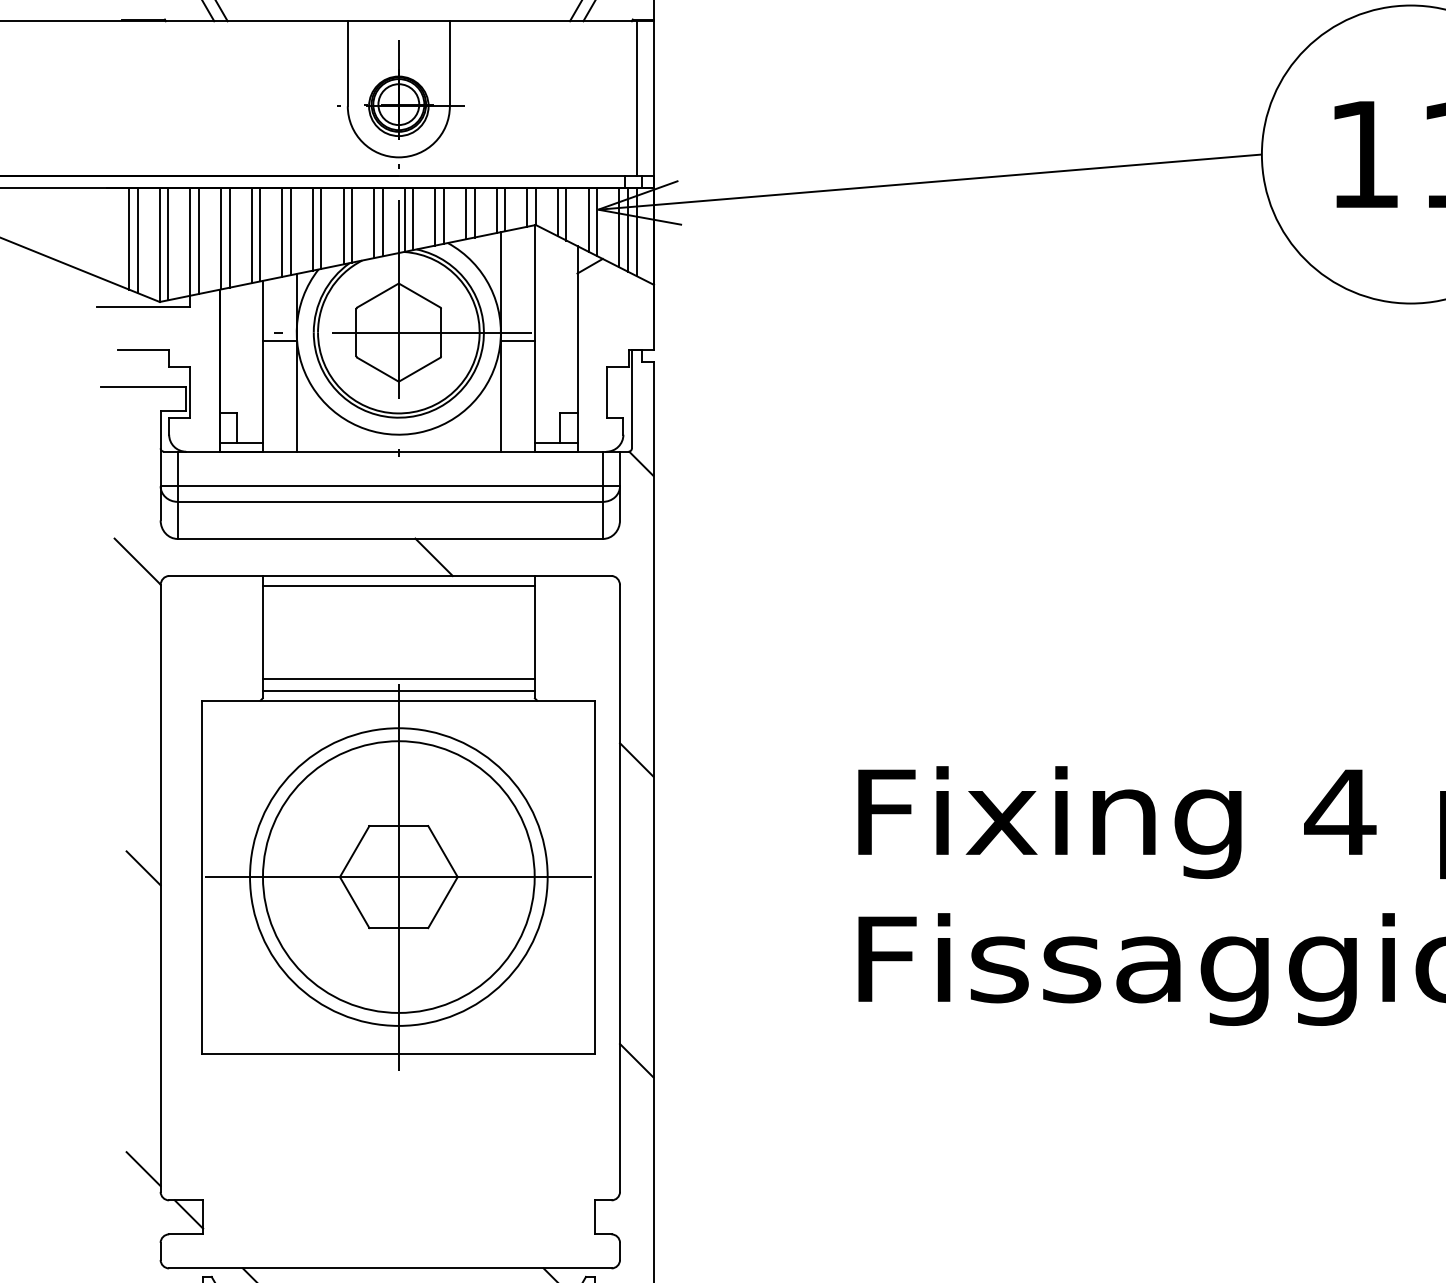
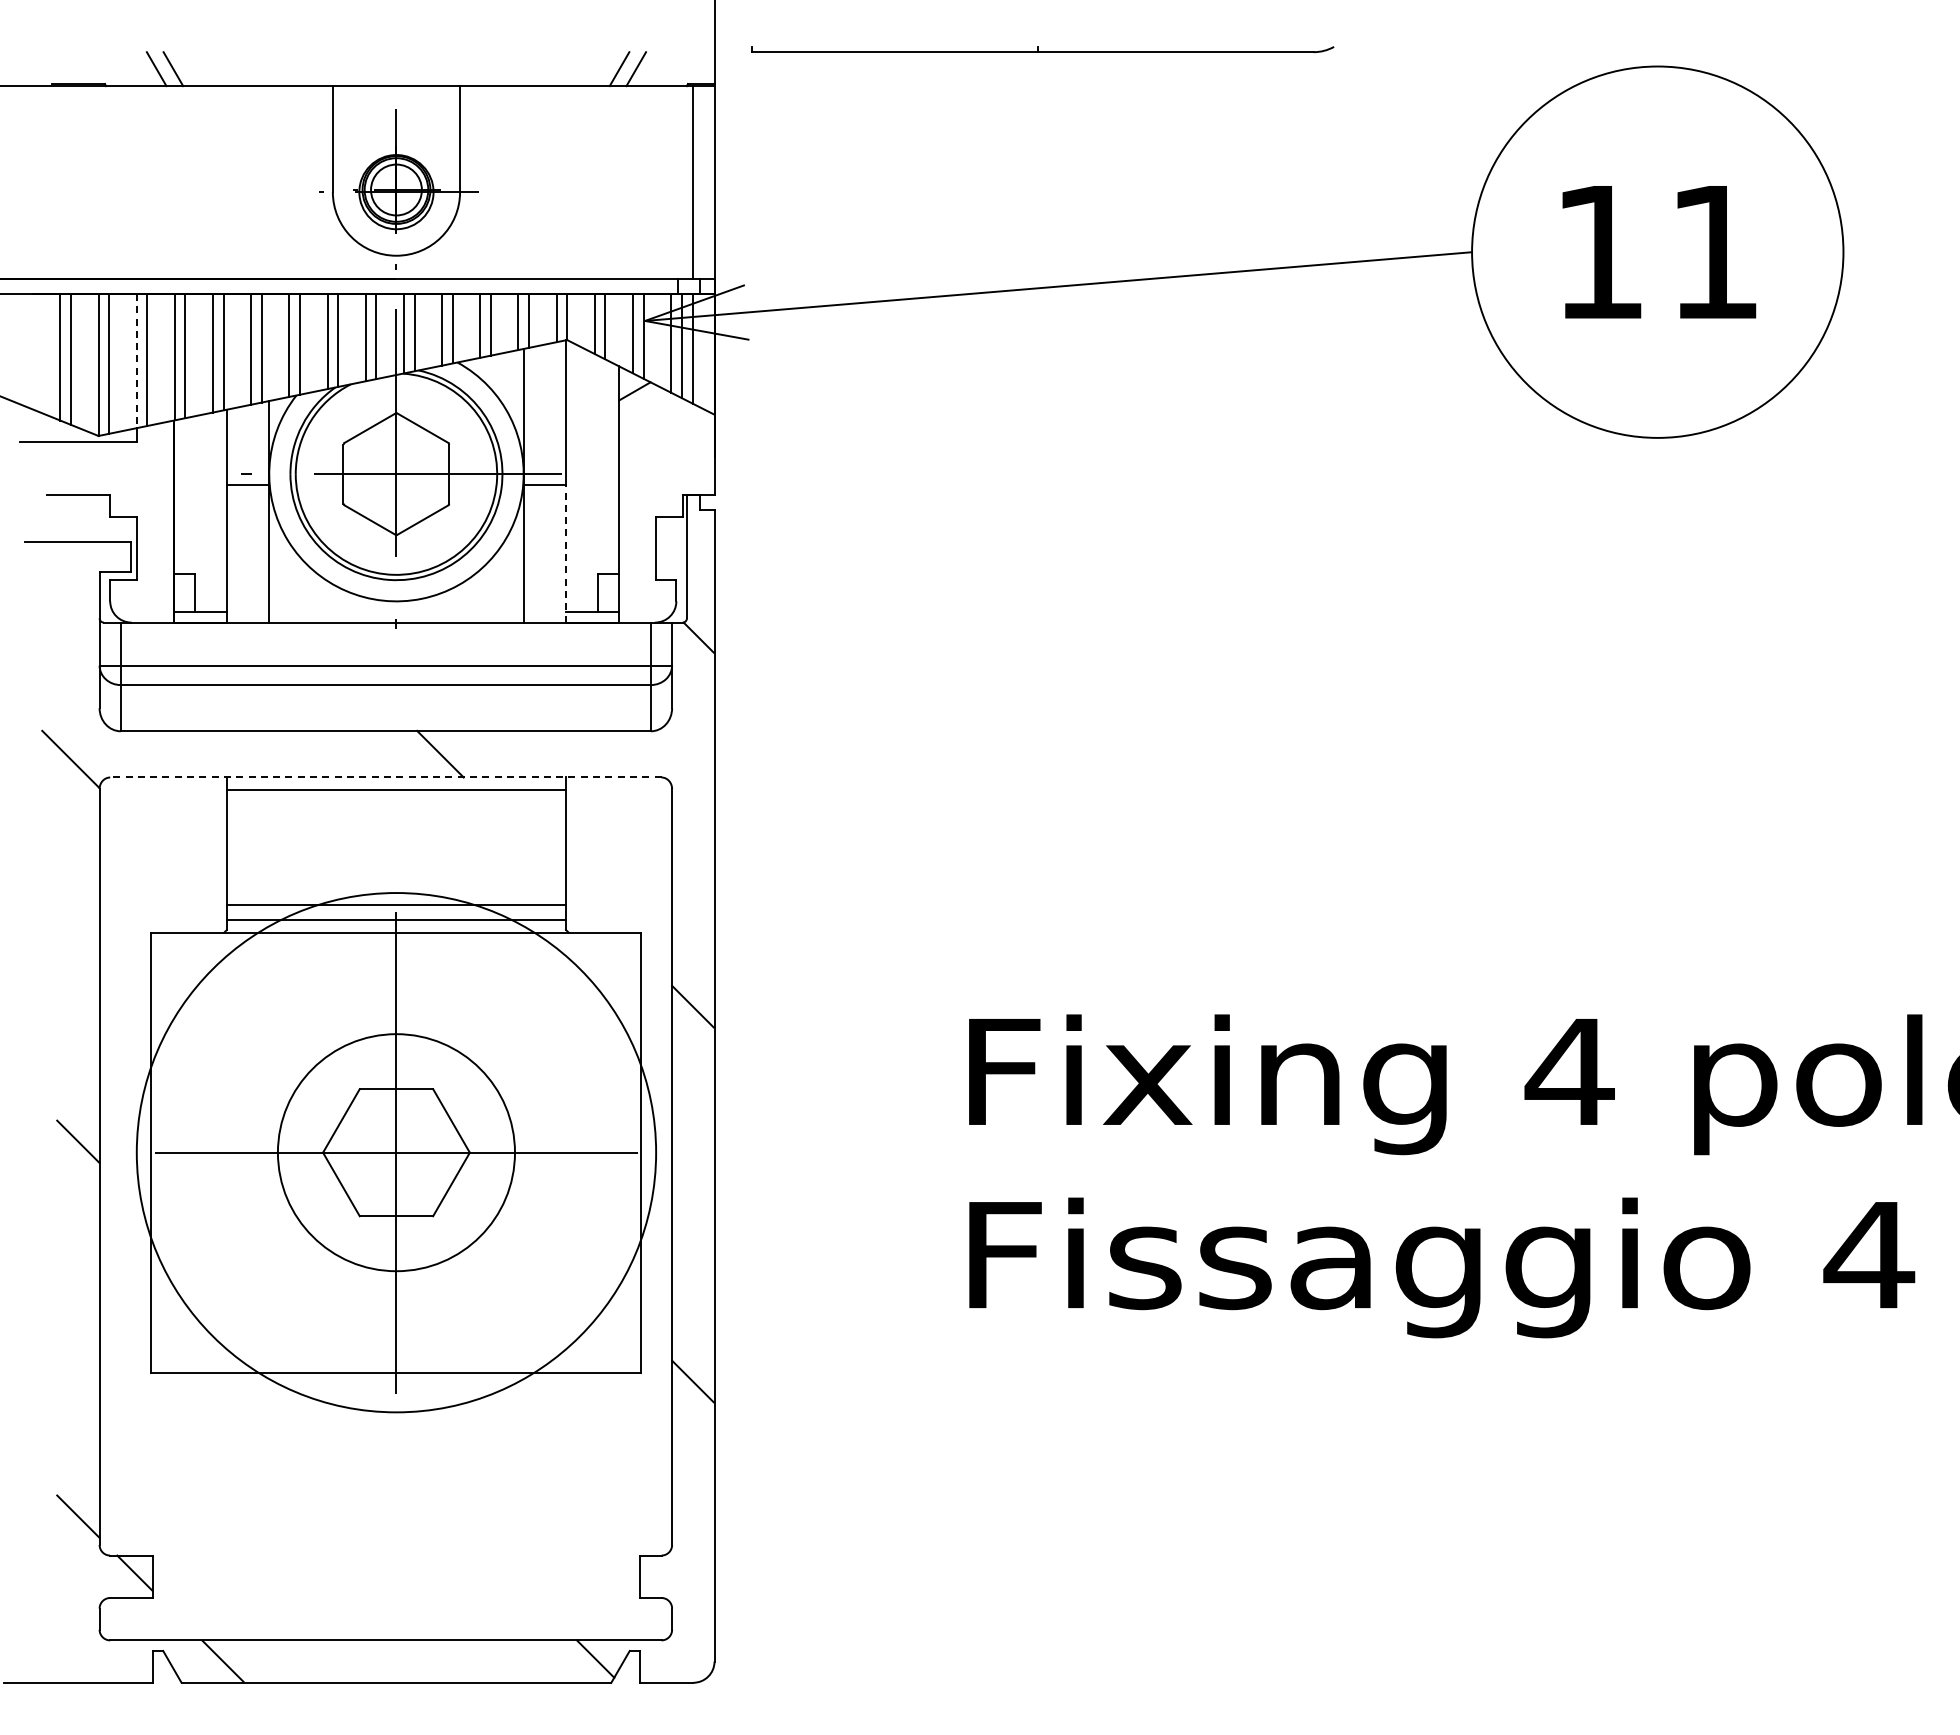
line: (190, 242) -> (136, 361), solid -> dashed
line: (535, 396) -> (566, 553), solid -> dashed
line: (390, 576) -> (385, 777), solid -> dashed
circle: (398, 876) -> (395, 1152), size x1.4
circle: (398, 876) -> (396, 1152), size x0.7

